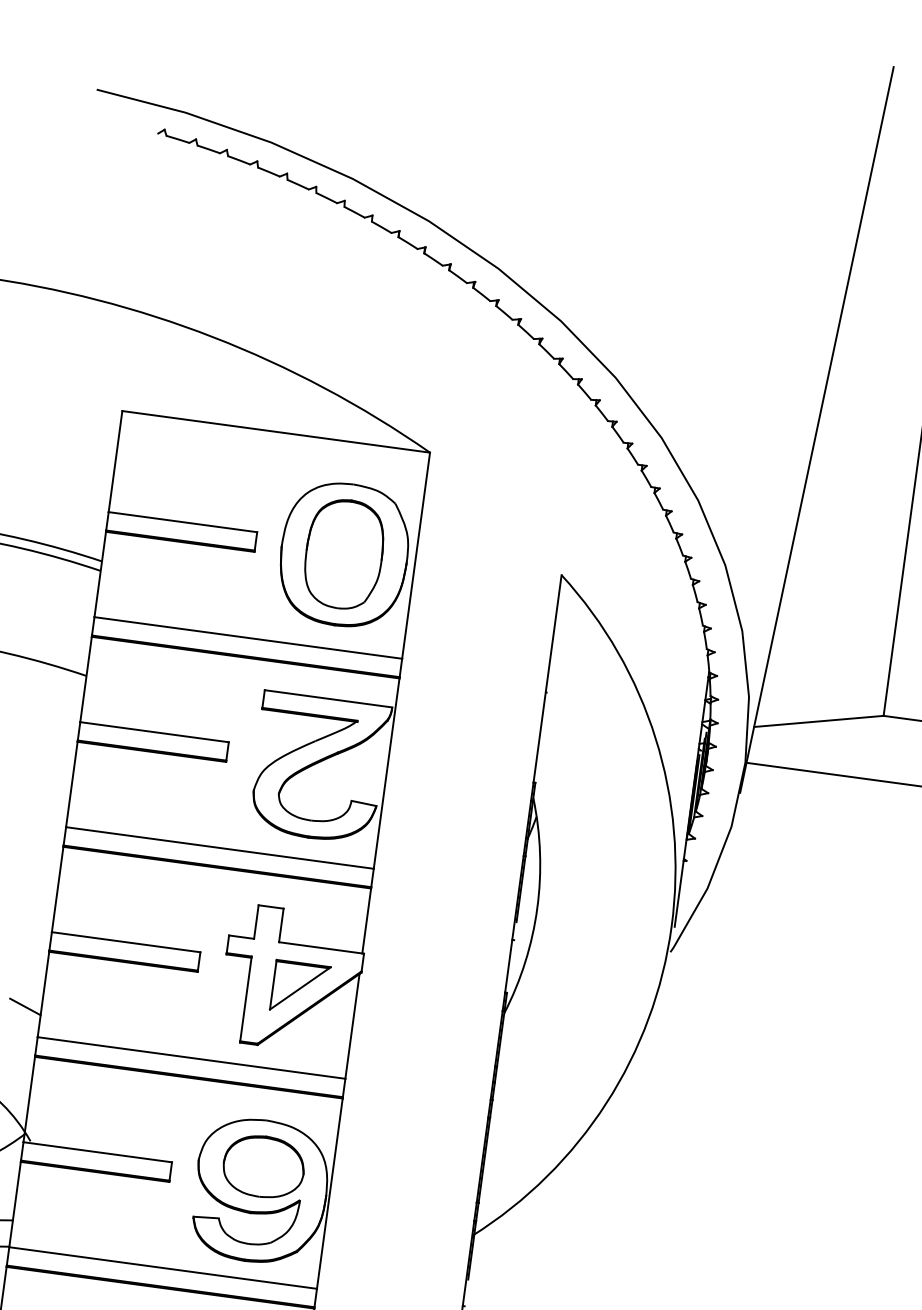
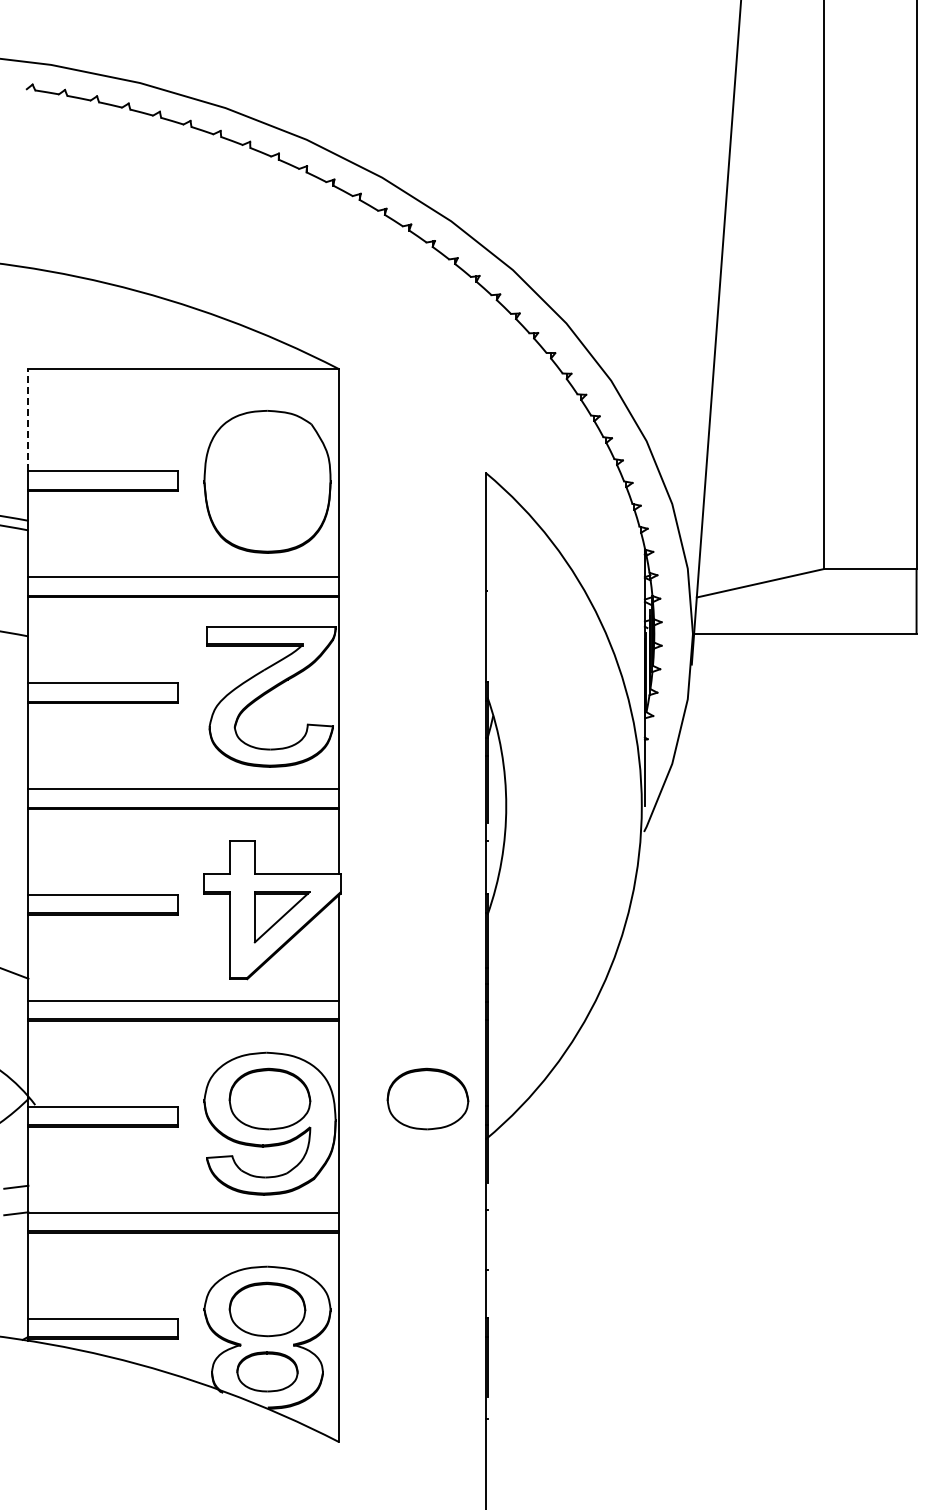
line: (115, 462) -> (28, 420), solid -> dashed
part: (344, 554) -> (267, 481), removed
part: (420, 1187) -> (427, 1098), added

